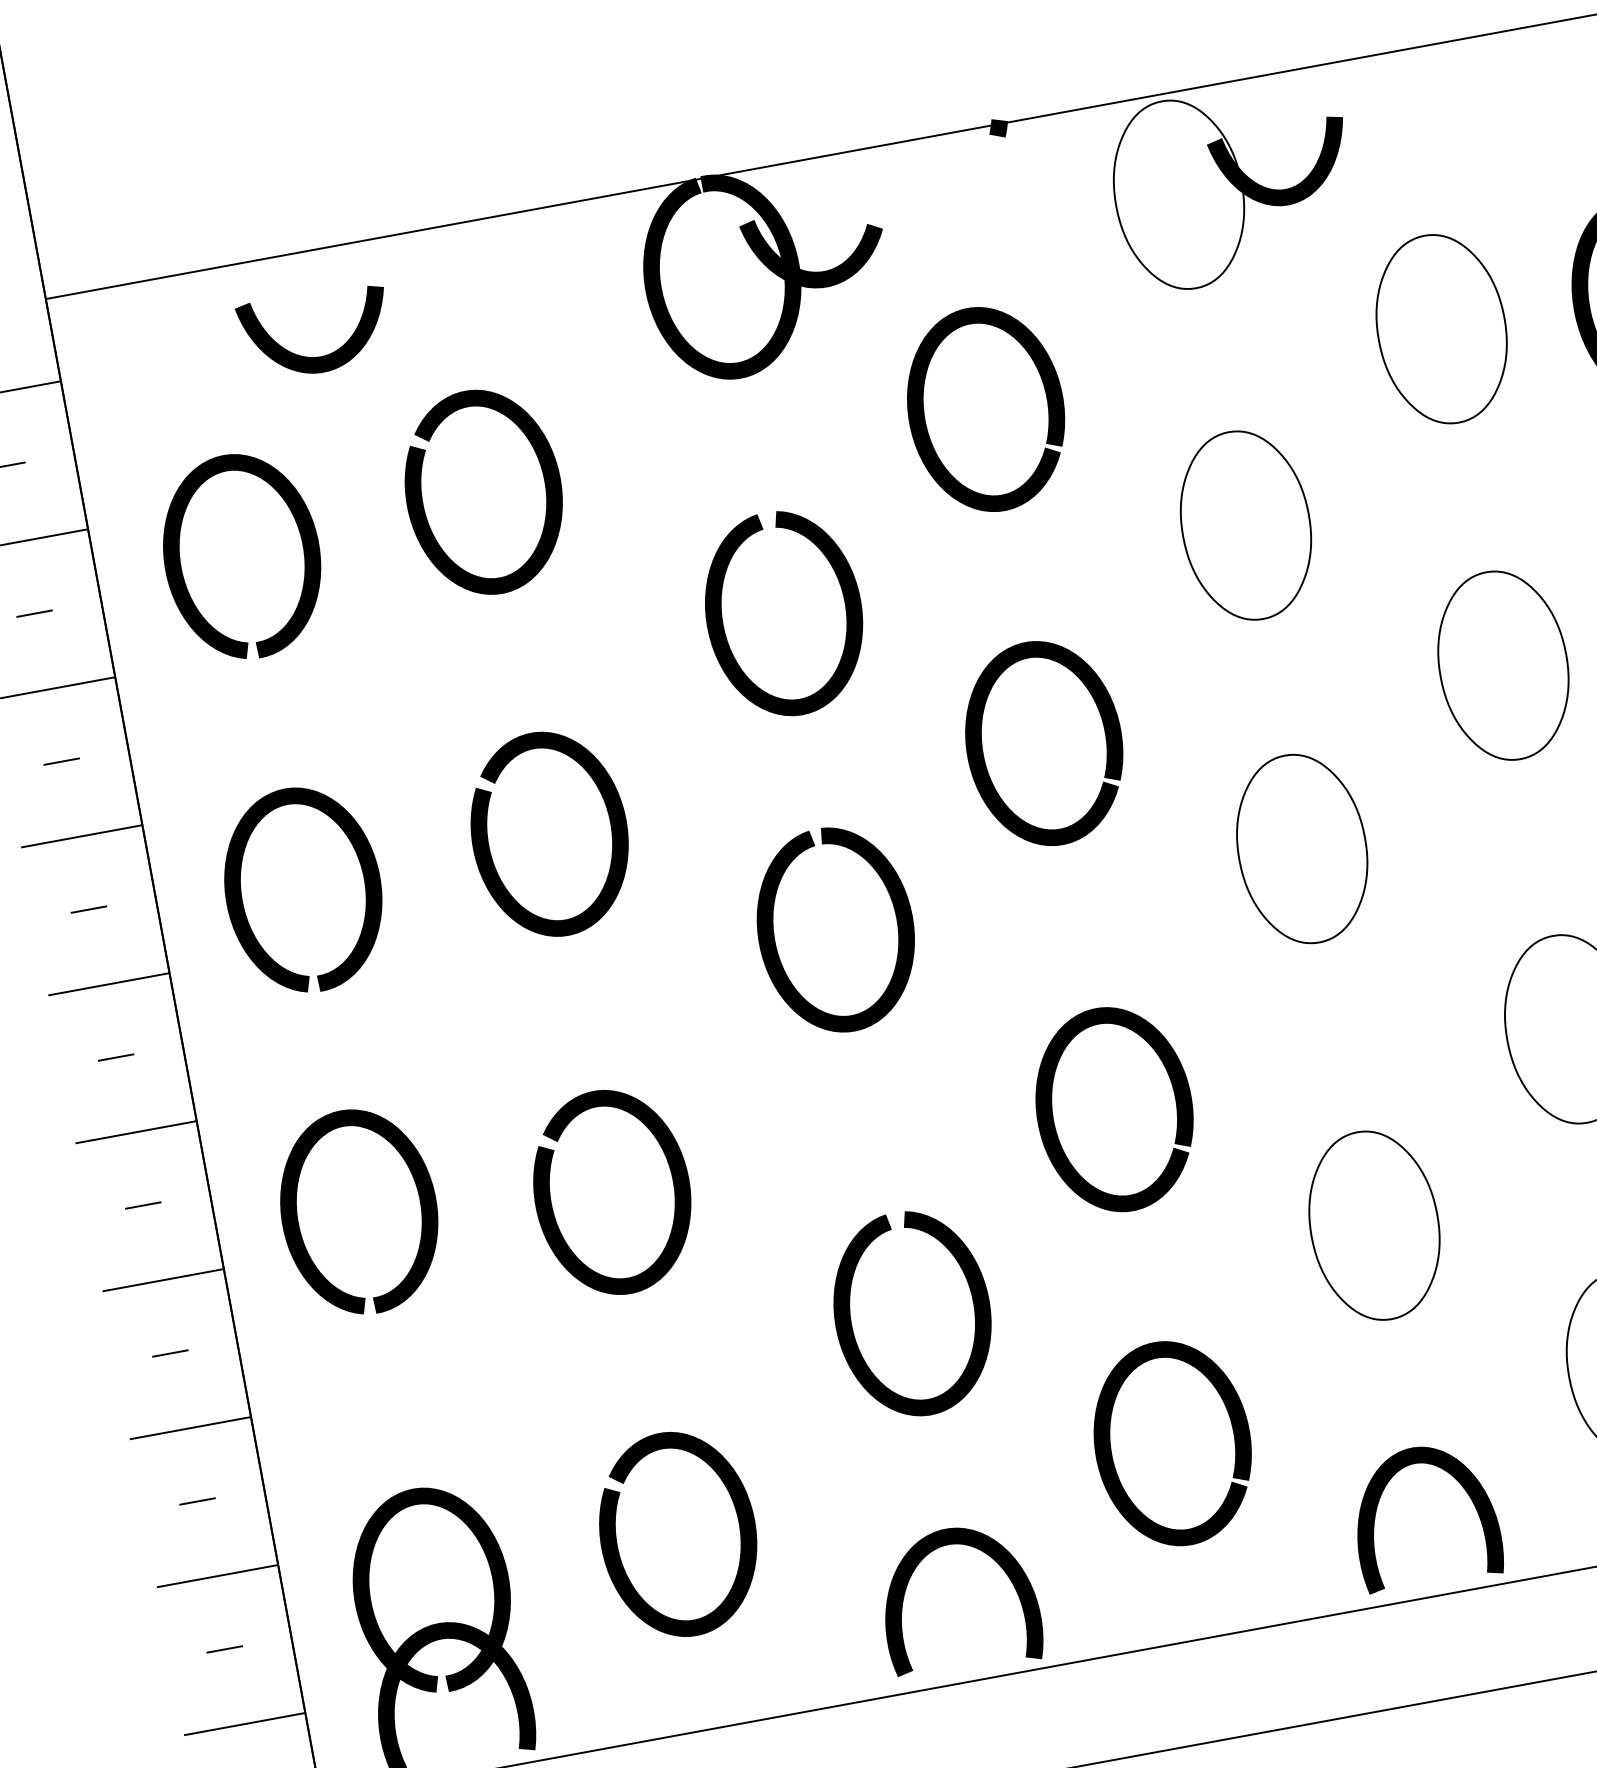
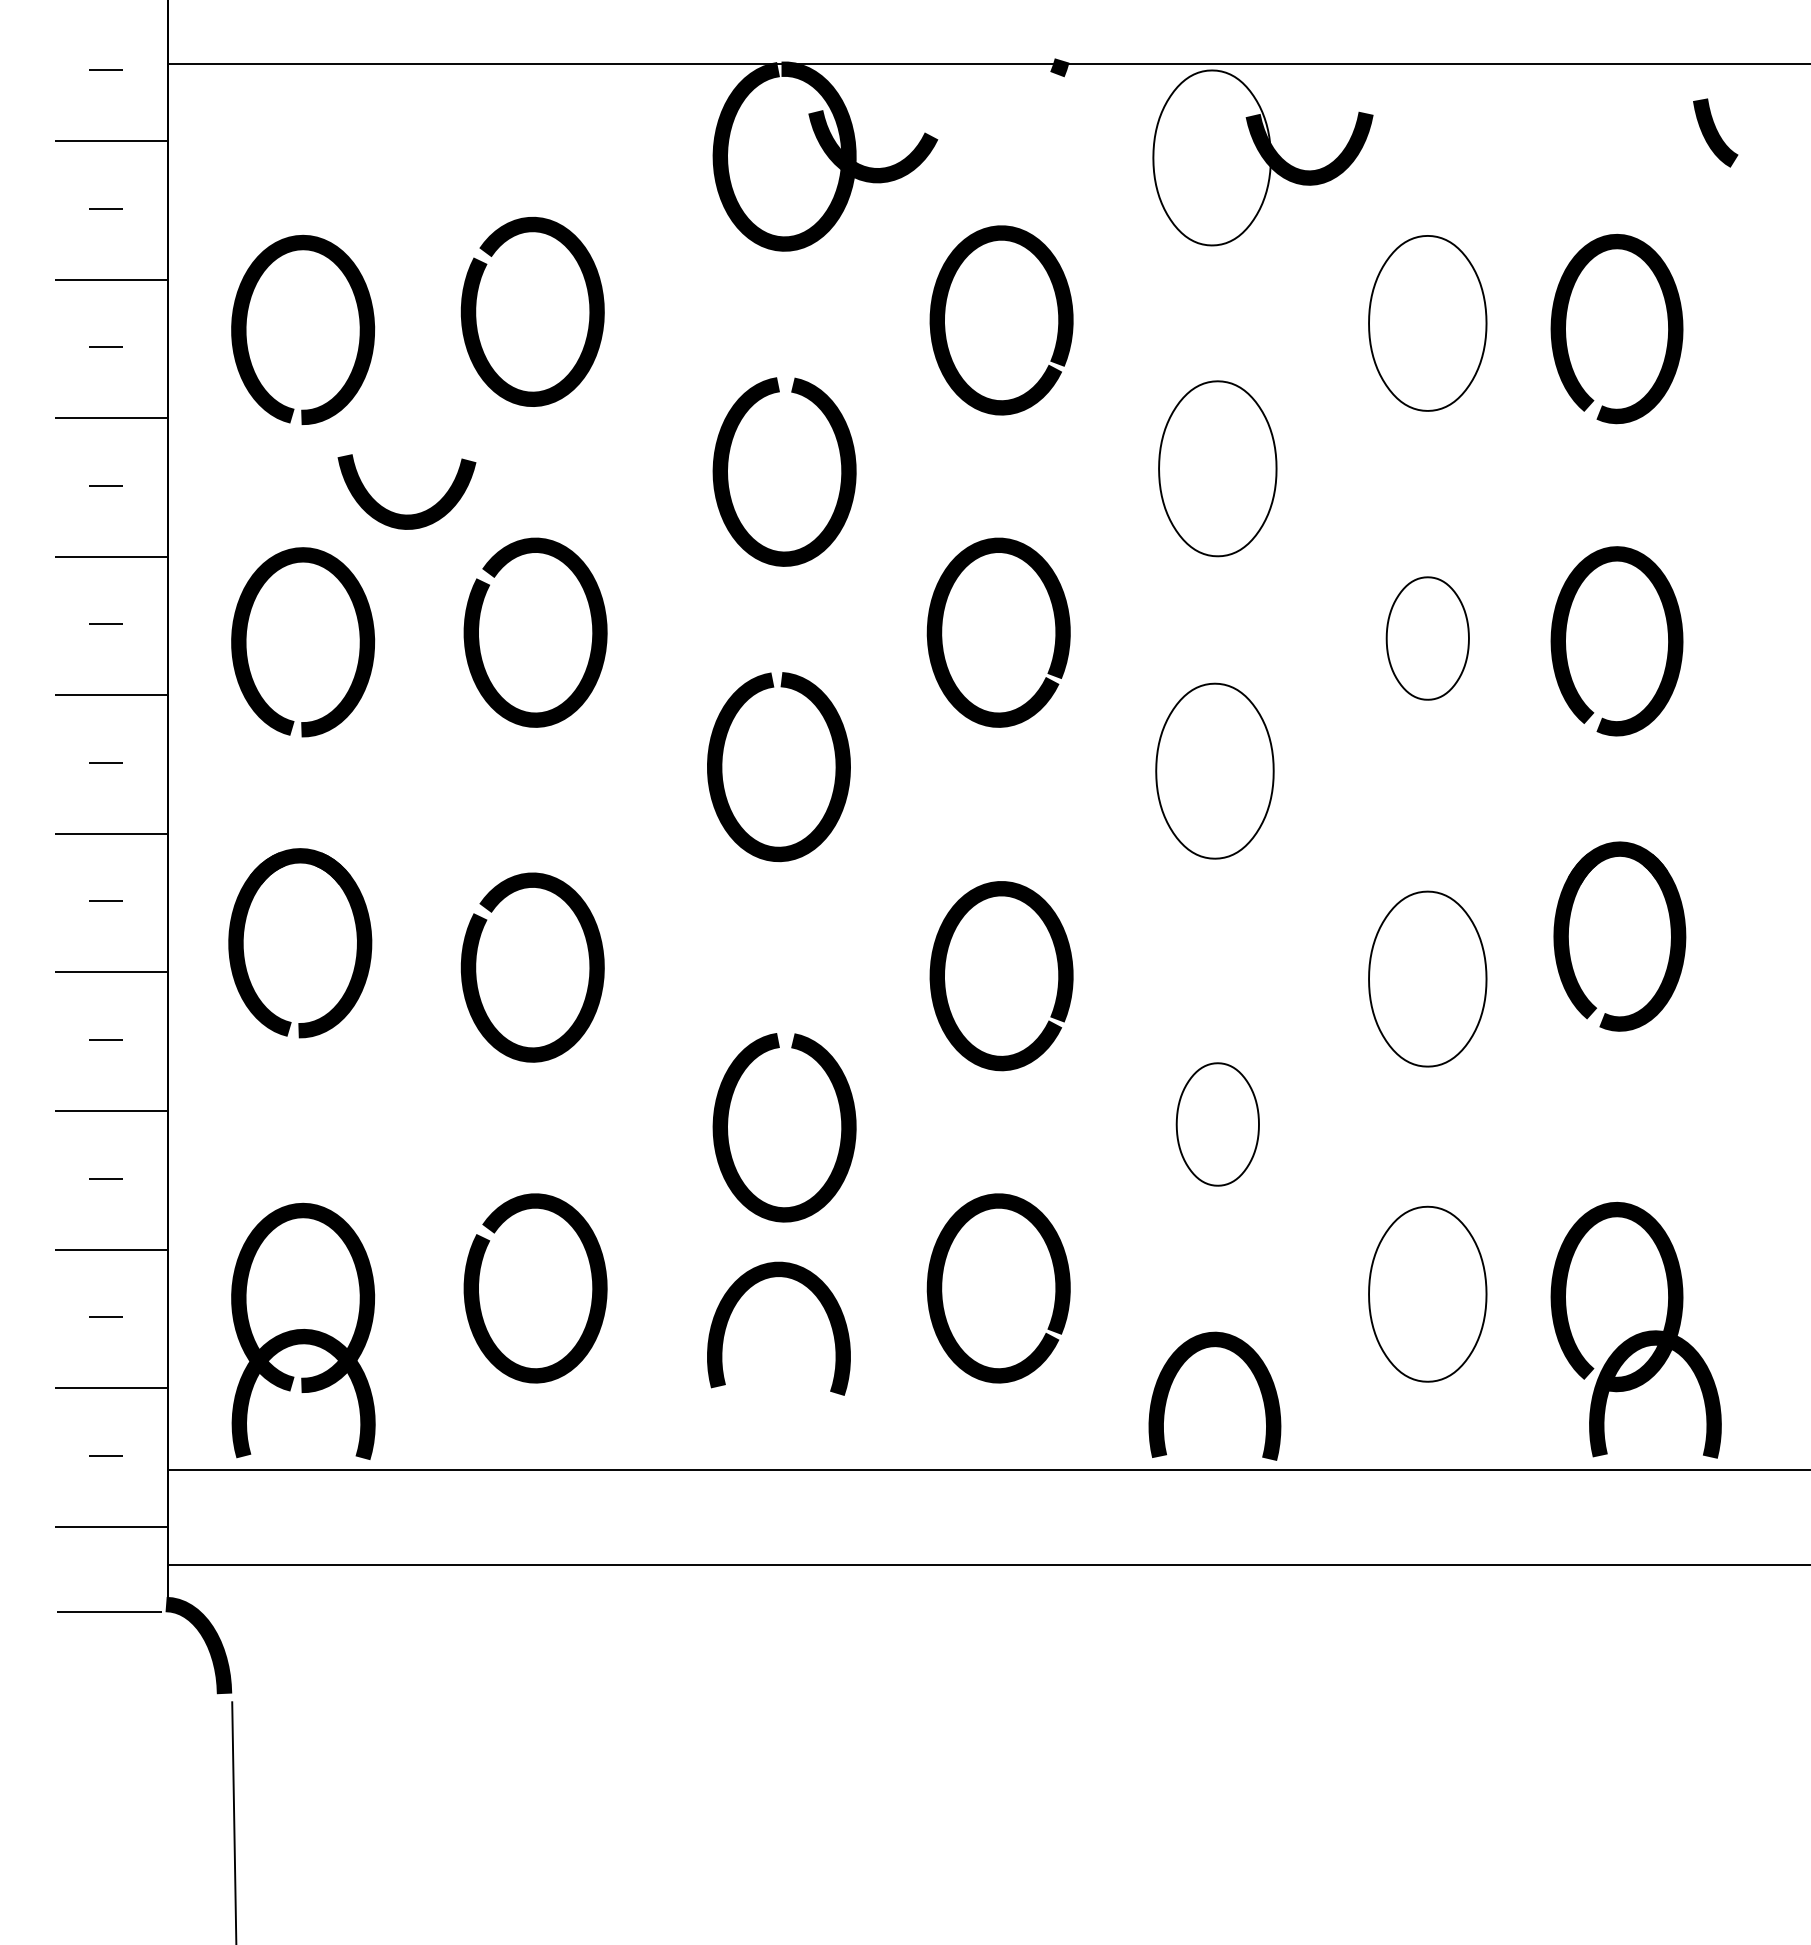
curve: (319, 356) -> (406, 514), moved
part: (1503, 665) -> (1427, 638), size x0.7
part: (1374, 1225) -> (1217, 1124), size x0.7
curve: (913, 1572) -> (742, 1296), moved

